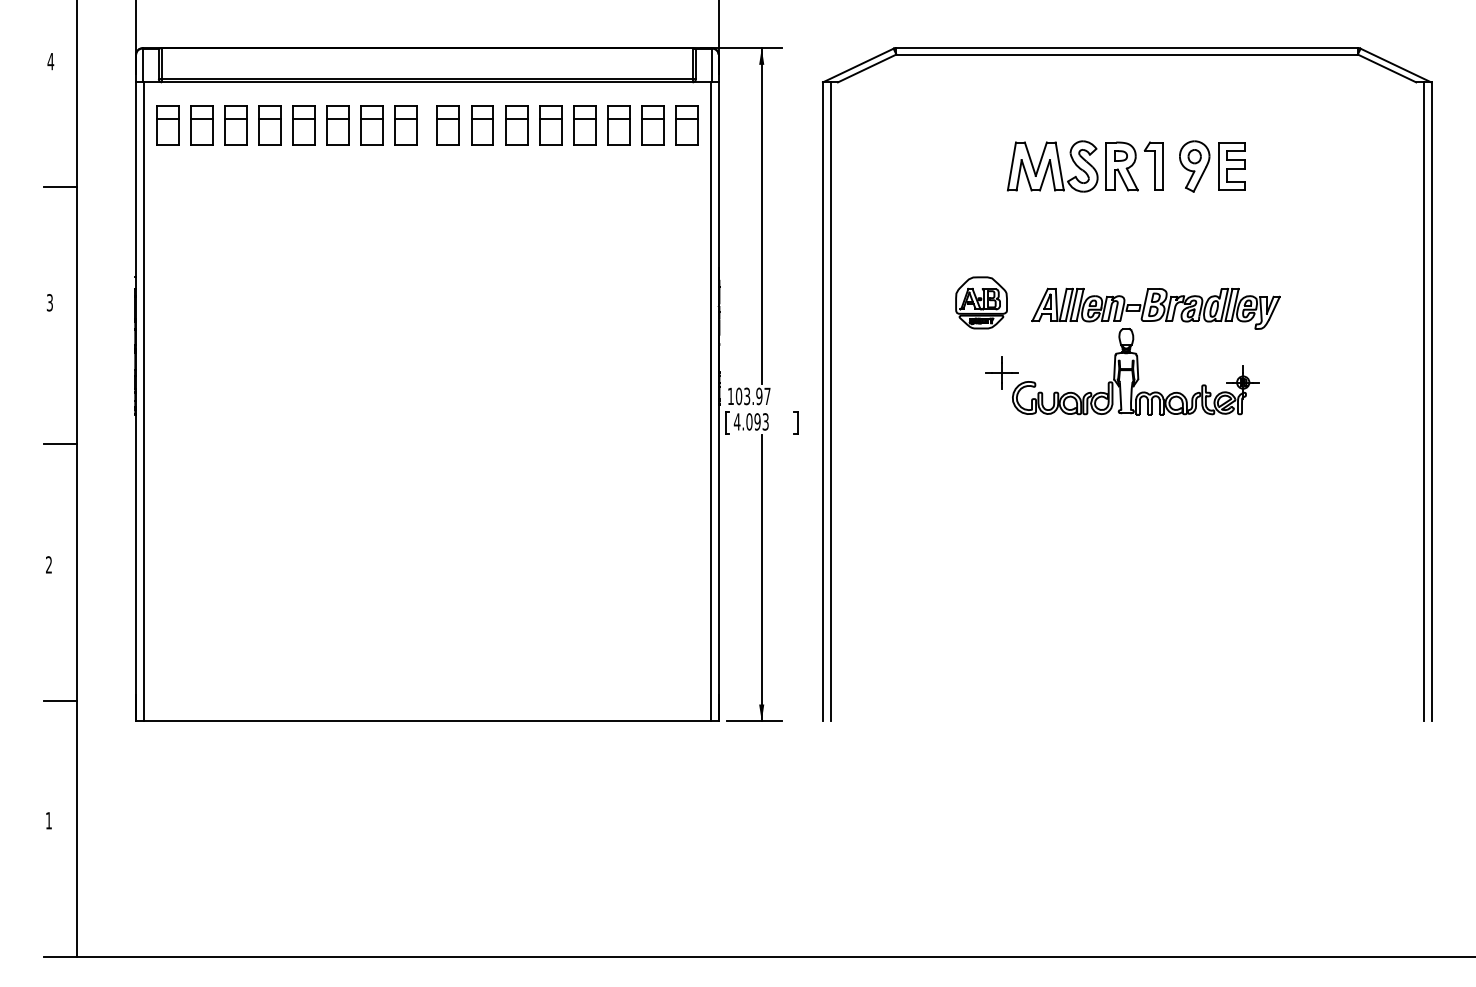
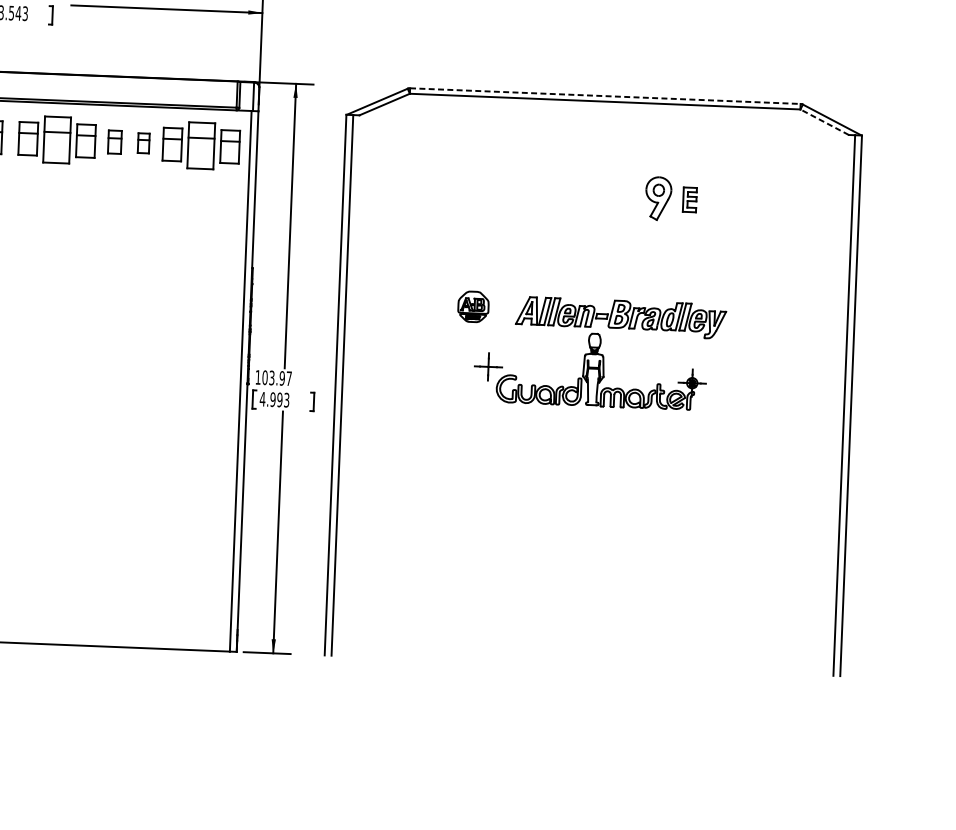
line: (1127, 48) -> (605, 96), solid -> dashed
line: (1386, 68) -> (824, 122), solid -> dashed
part: (482, 125) -> (57, 139), size x1.4
part: (550, 125) -> (114, 142), size x0.7
part: (584, 125) -> (143, 143), size x0.6
part: (652, 125) -> (201, 145), size x1.4
part: (1085, 166) -> (566, 194), removed
part: (1231, 166) -> (689, 199), size x0.6
part: (981, 302) -> (473, 306), size x0.7
text: (749, 421) -> (273, 399), 4.093 -> 4.993

